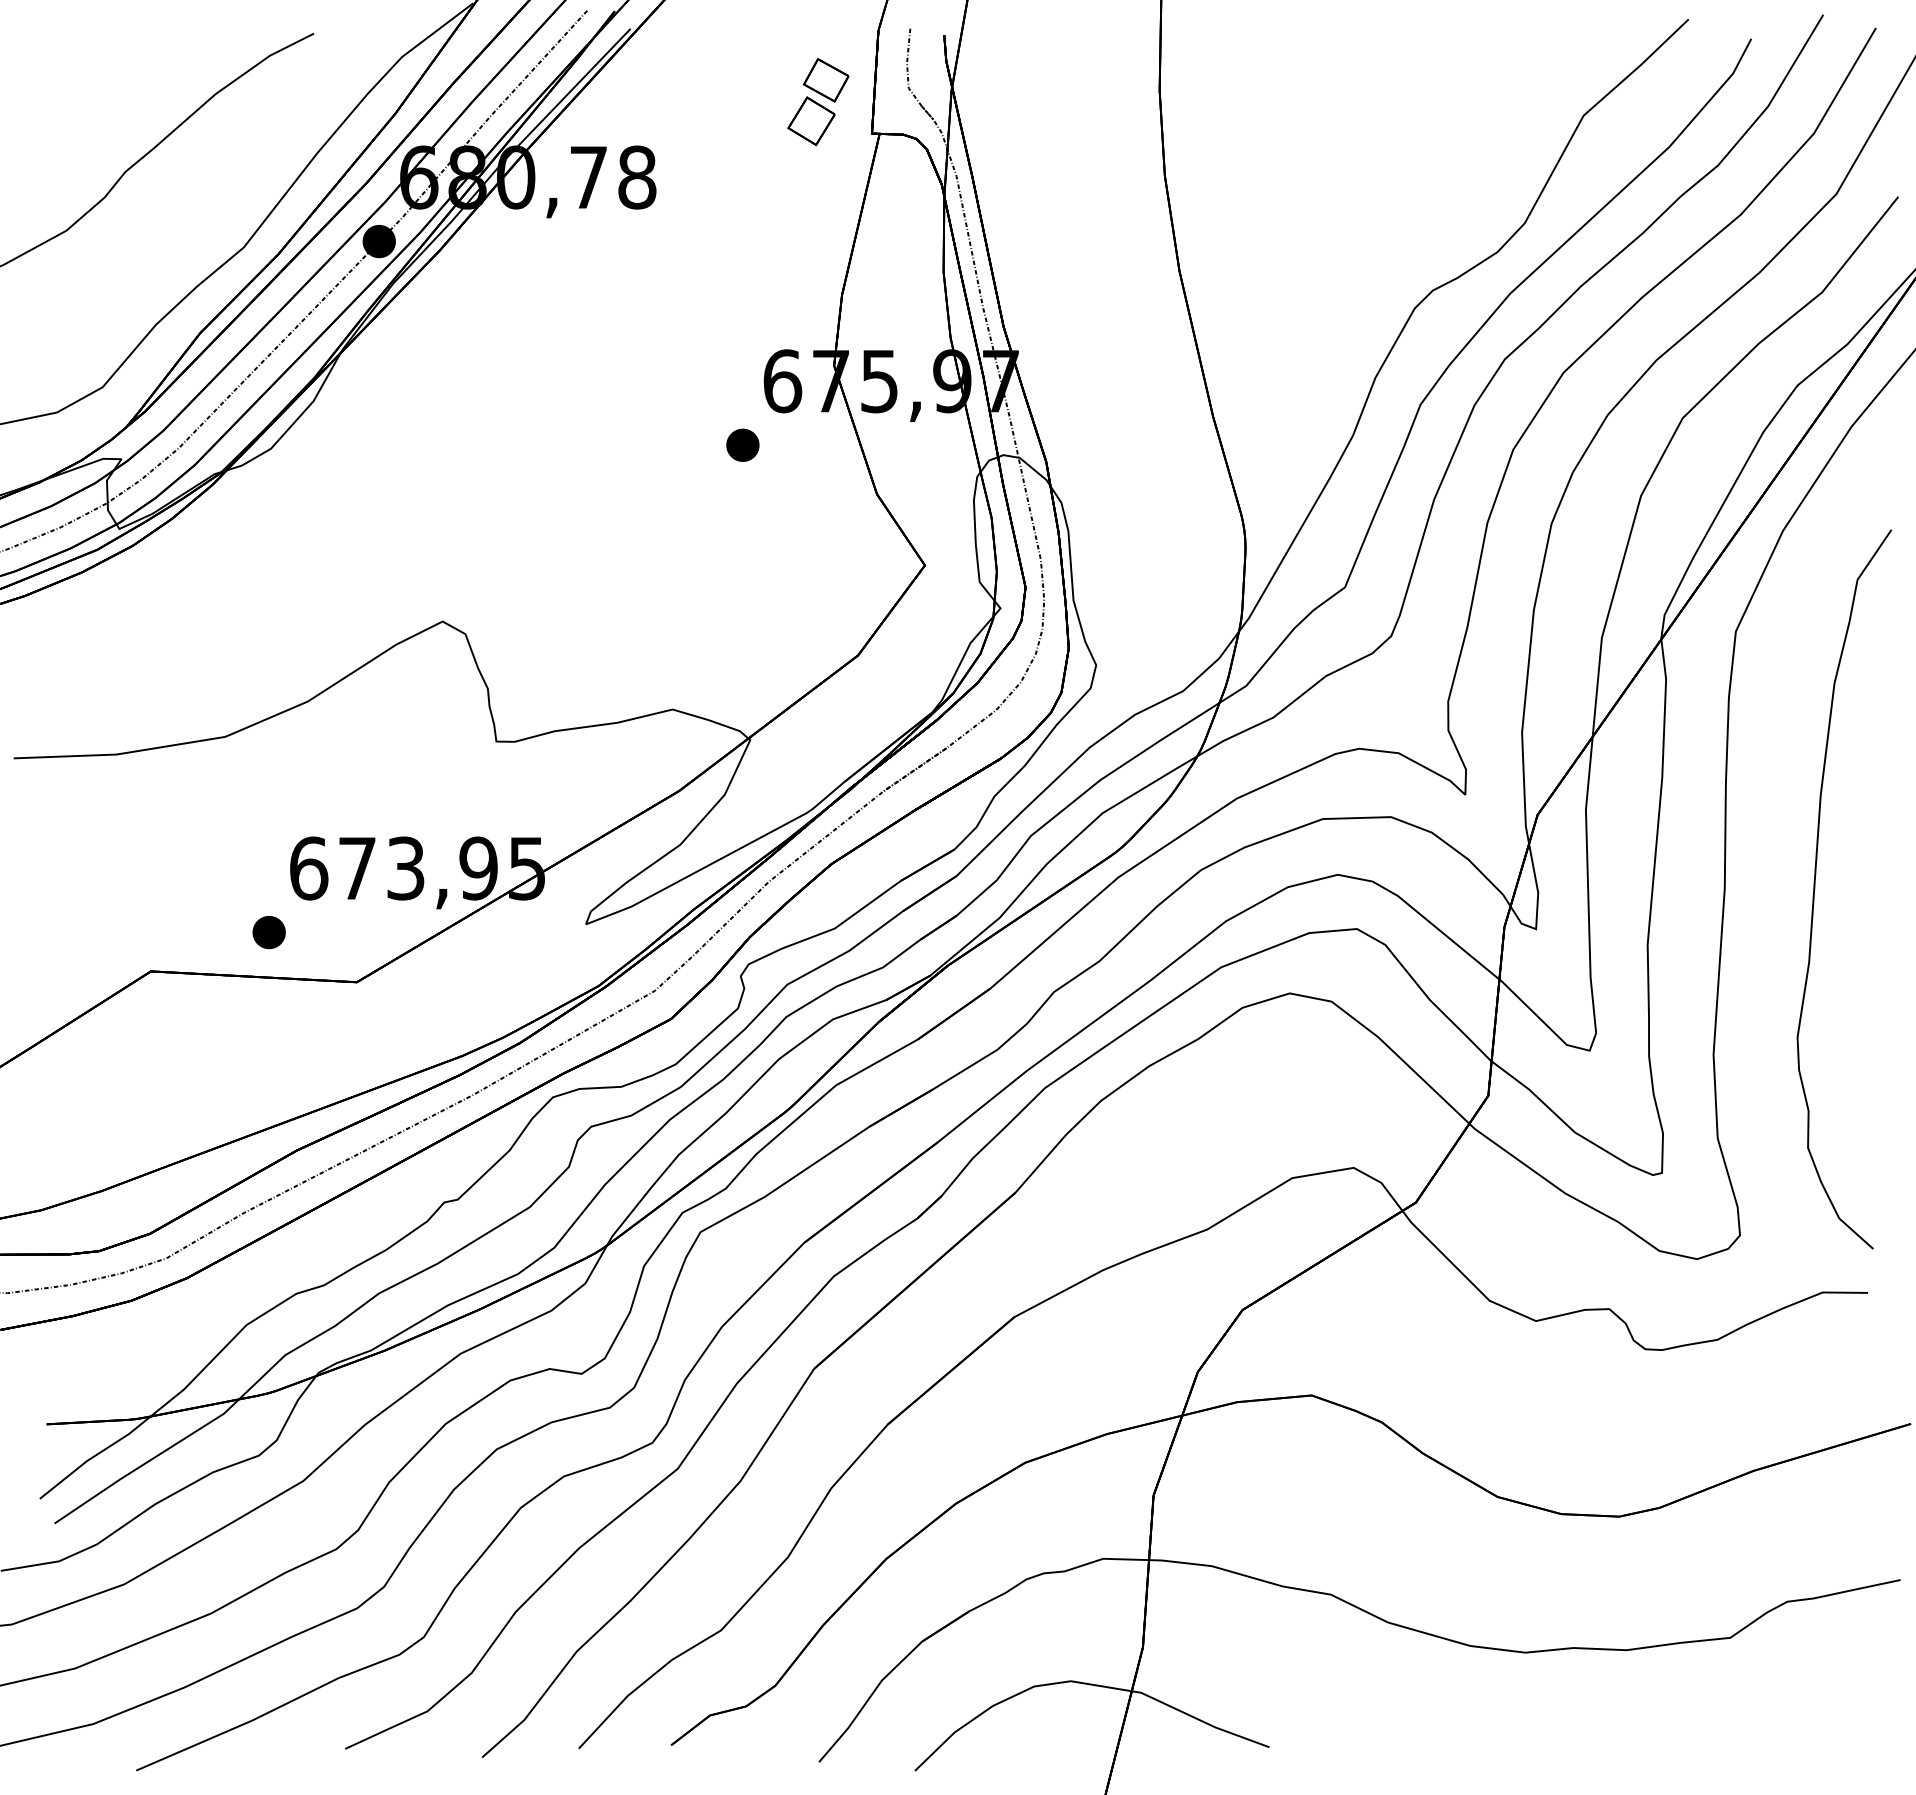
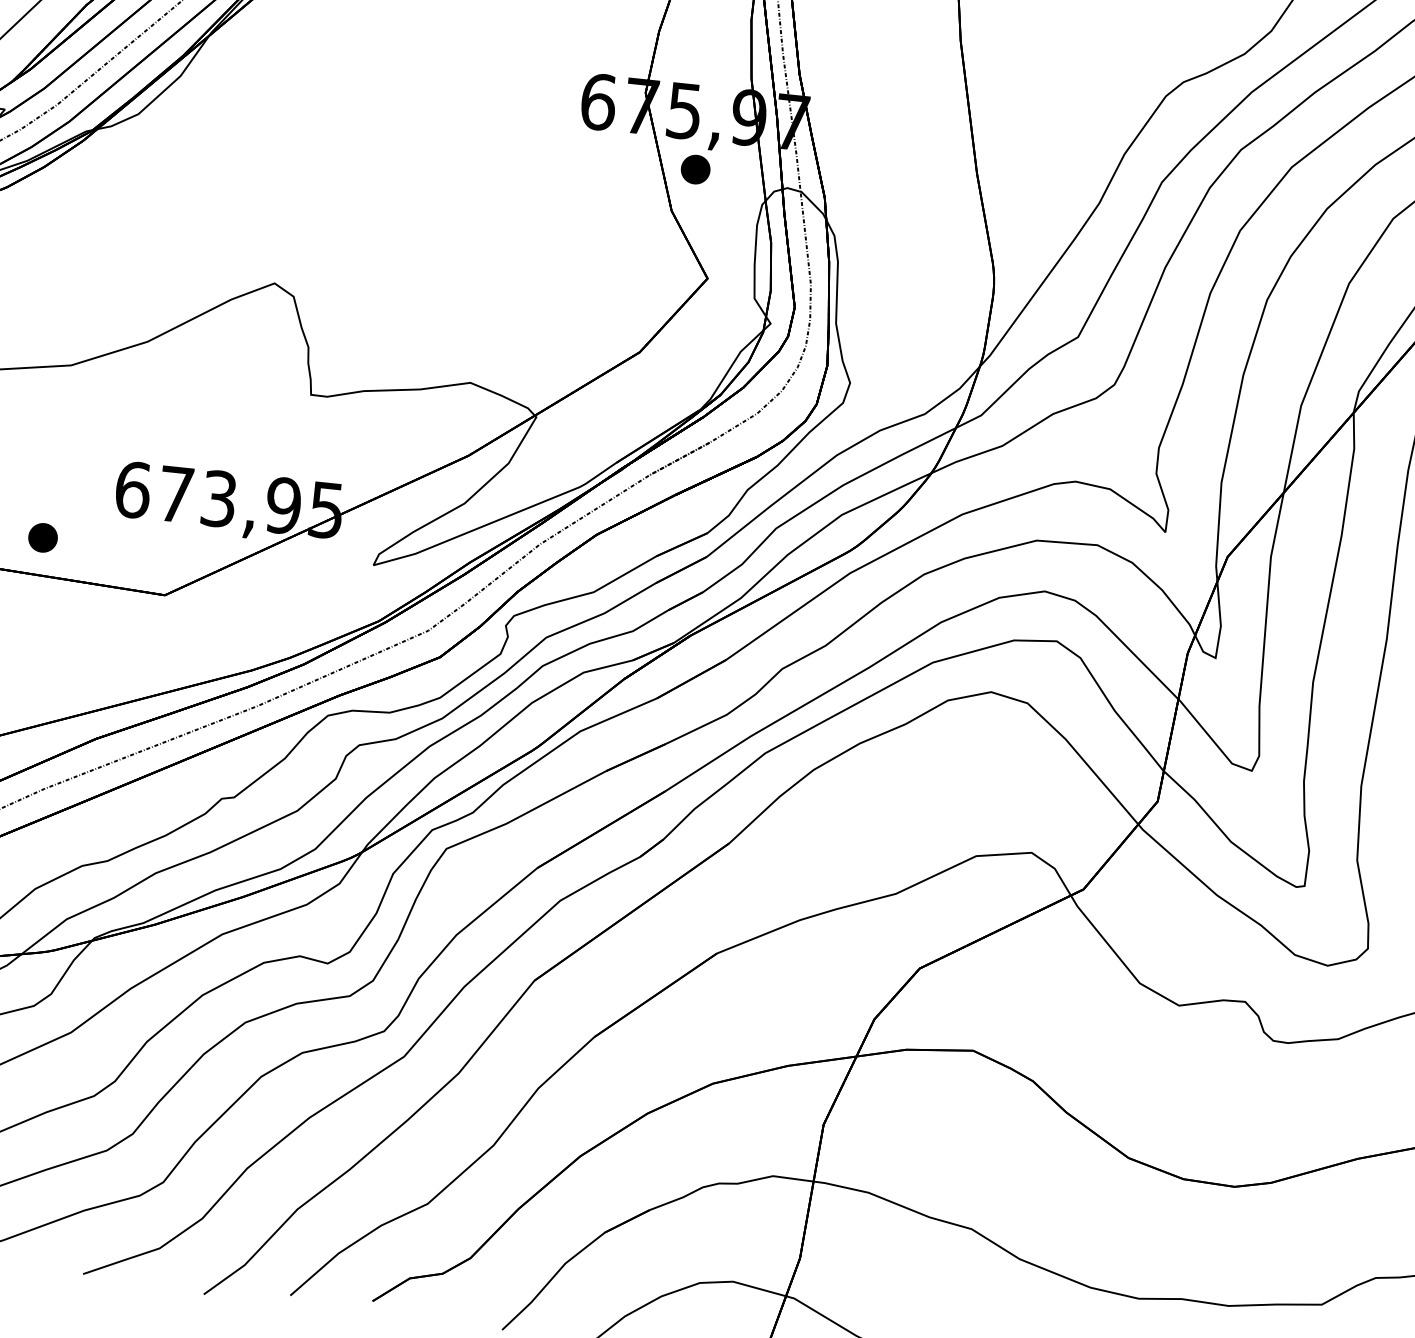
part: (742, 444) -> (695, 168), moved
part: (268, 932) -> (42, 537), moved

